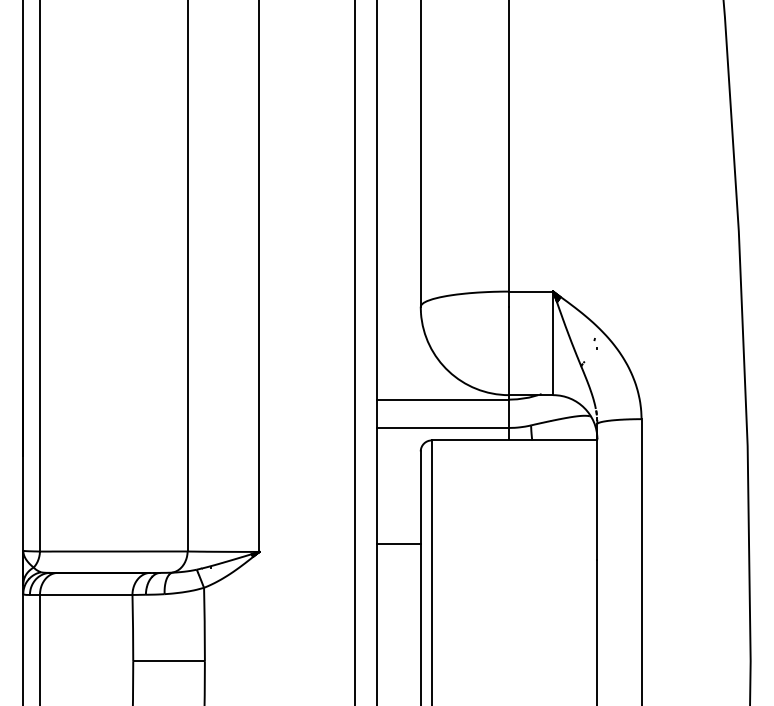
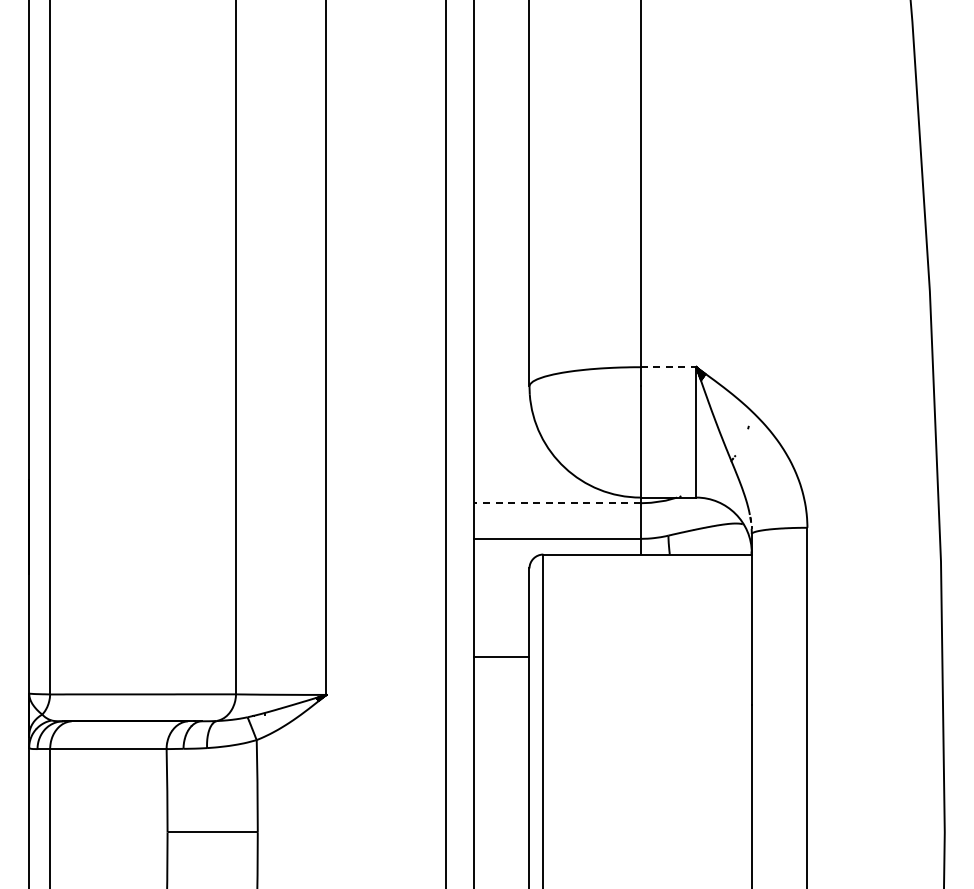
line: (531, 291) -> (668, 367), solid -> dashed
line: (442, 399) -> (556, 503), solid -> dashed
line: (398, 543) -> (501, 656), moved

